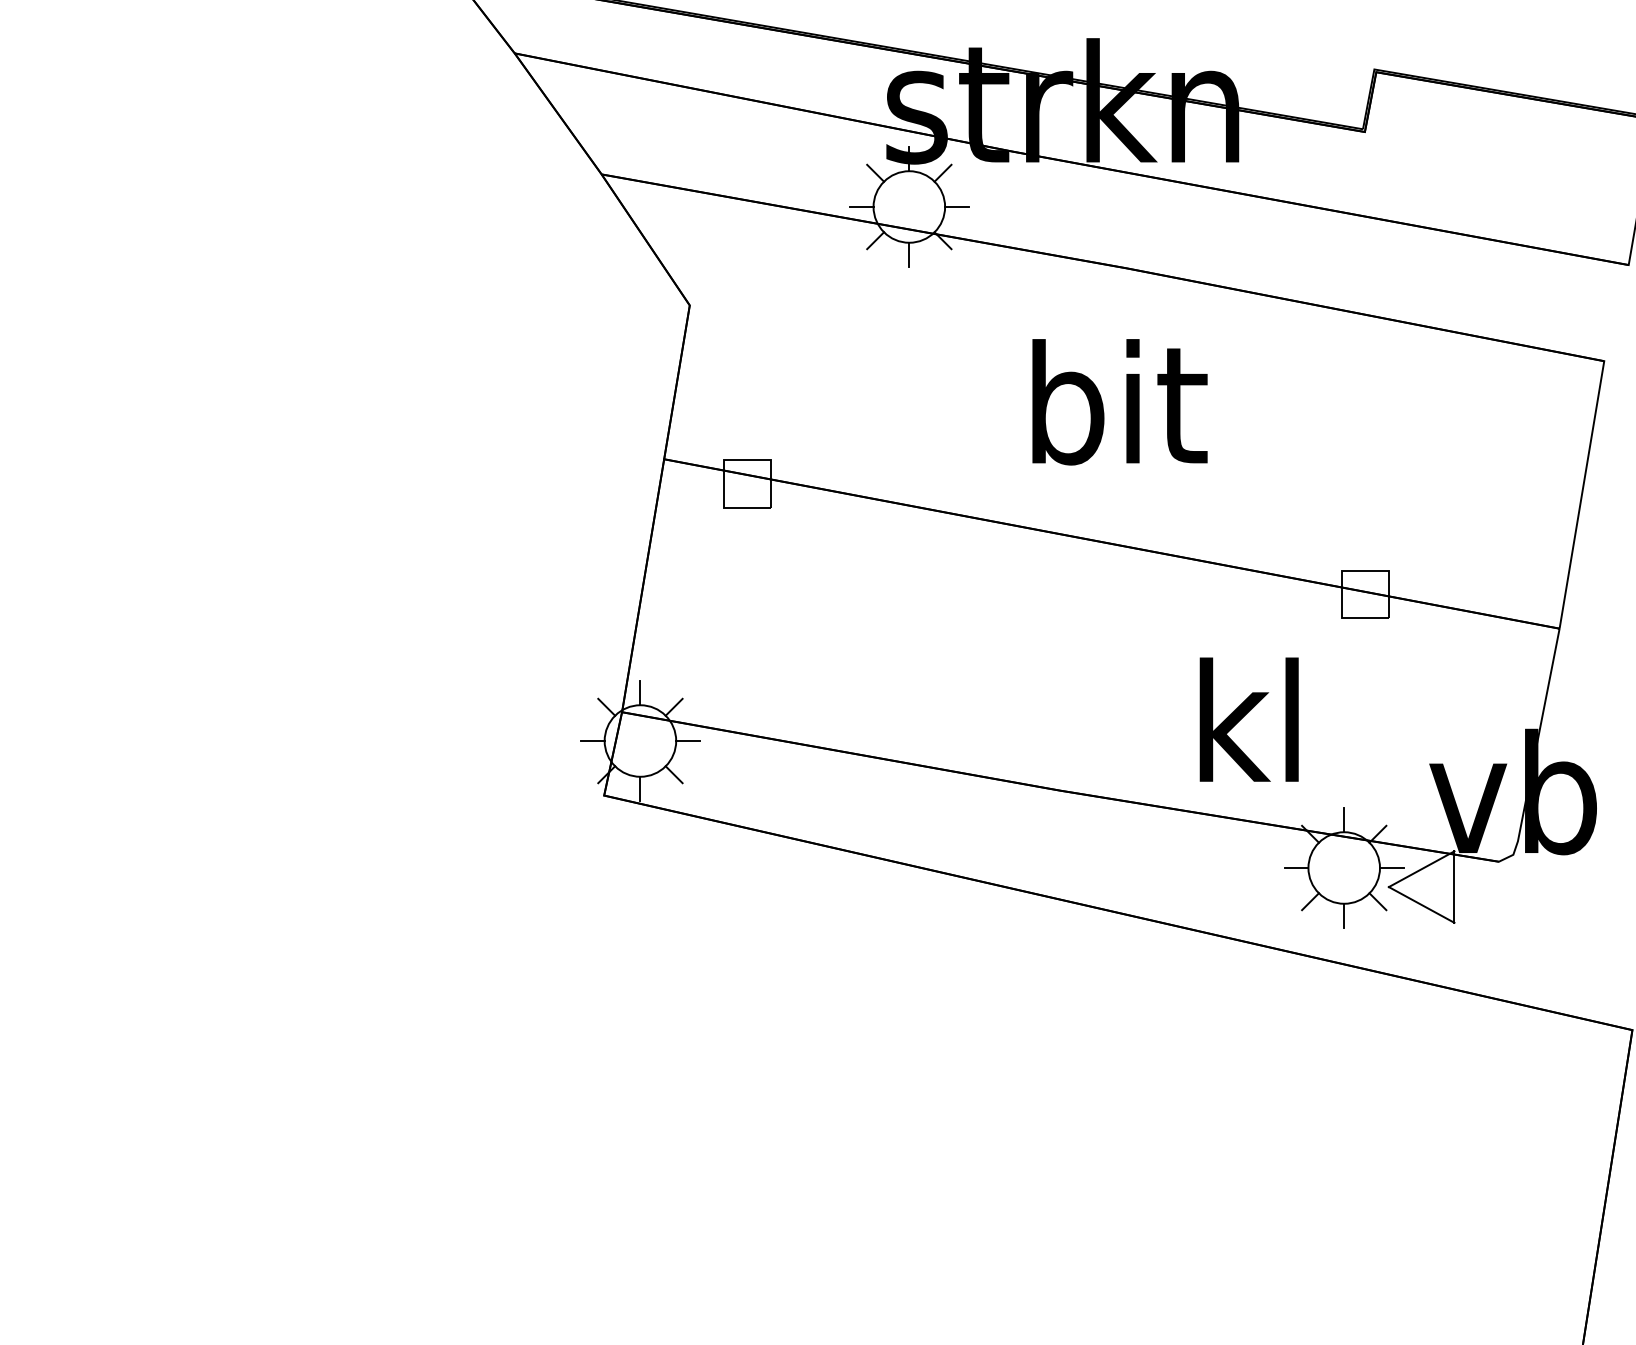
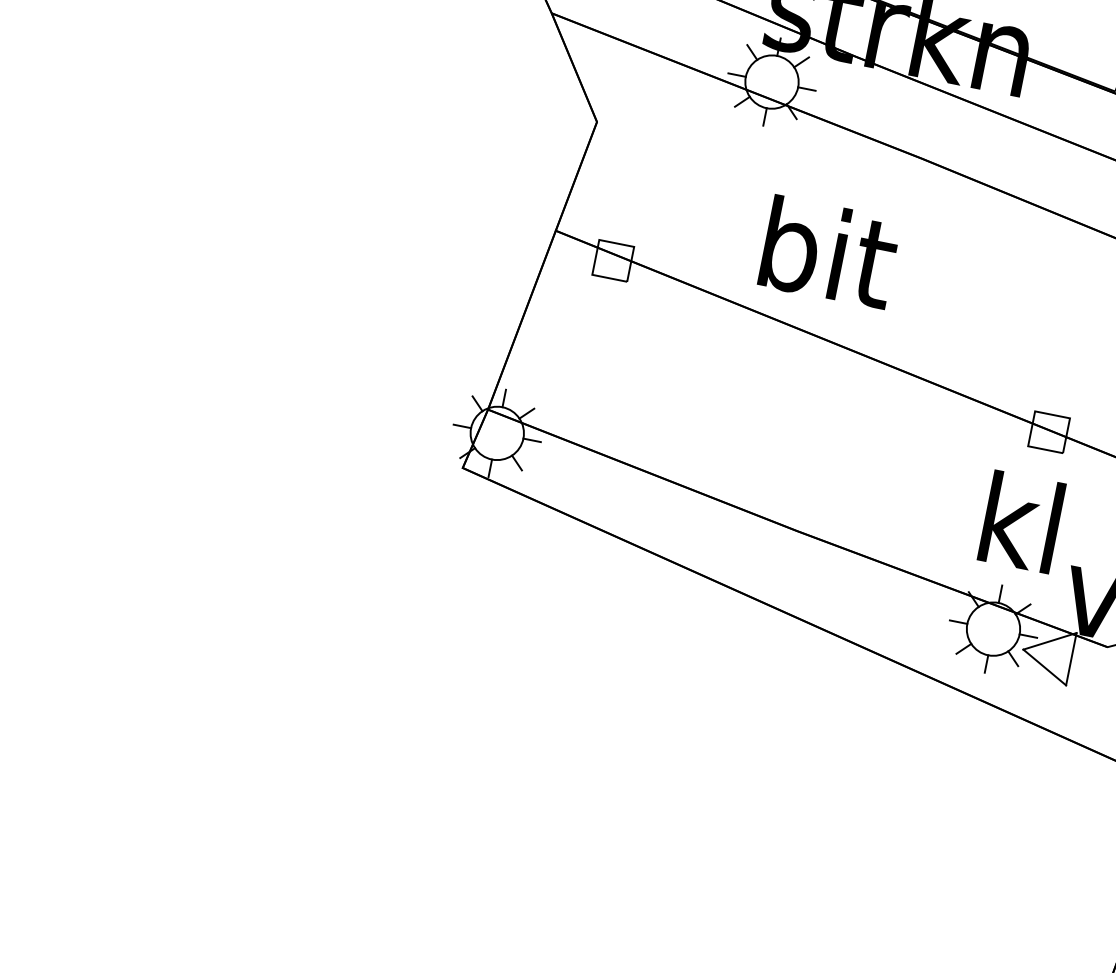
text: (1119, 402) -> (829, 252), moved
text: (1248, 719) -> (1021, 521), moved

